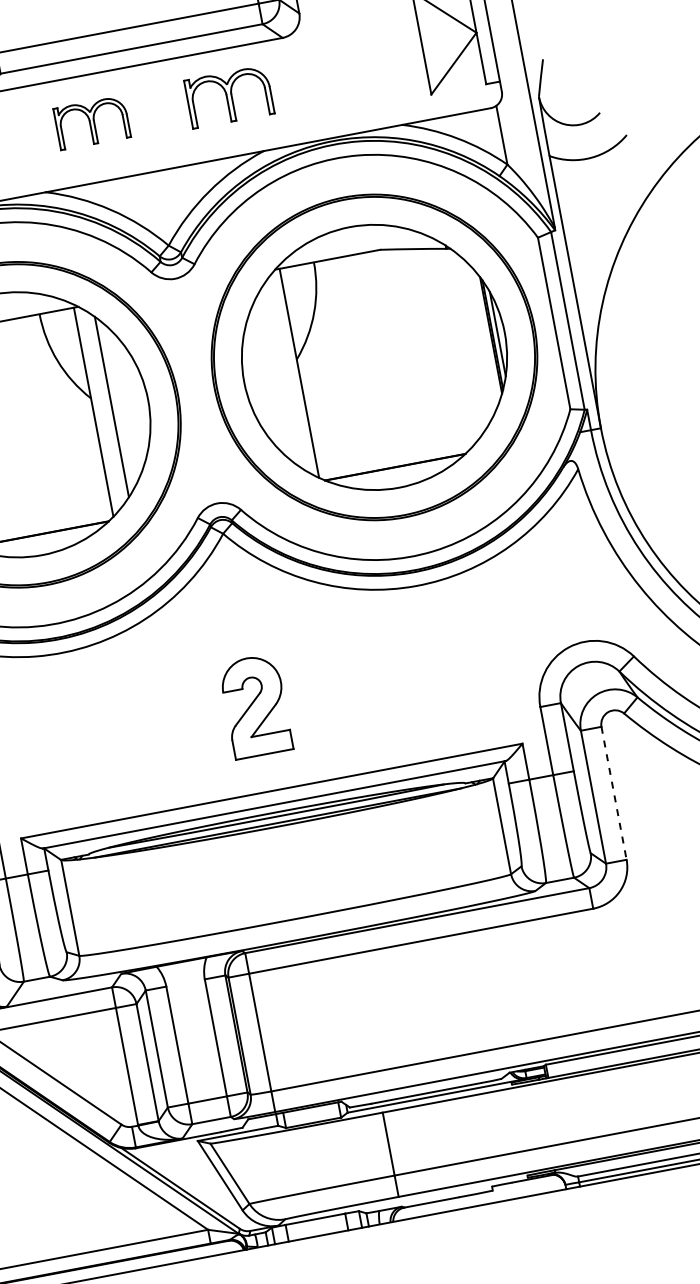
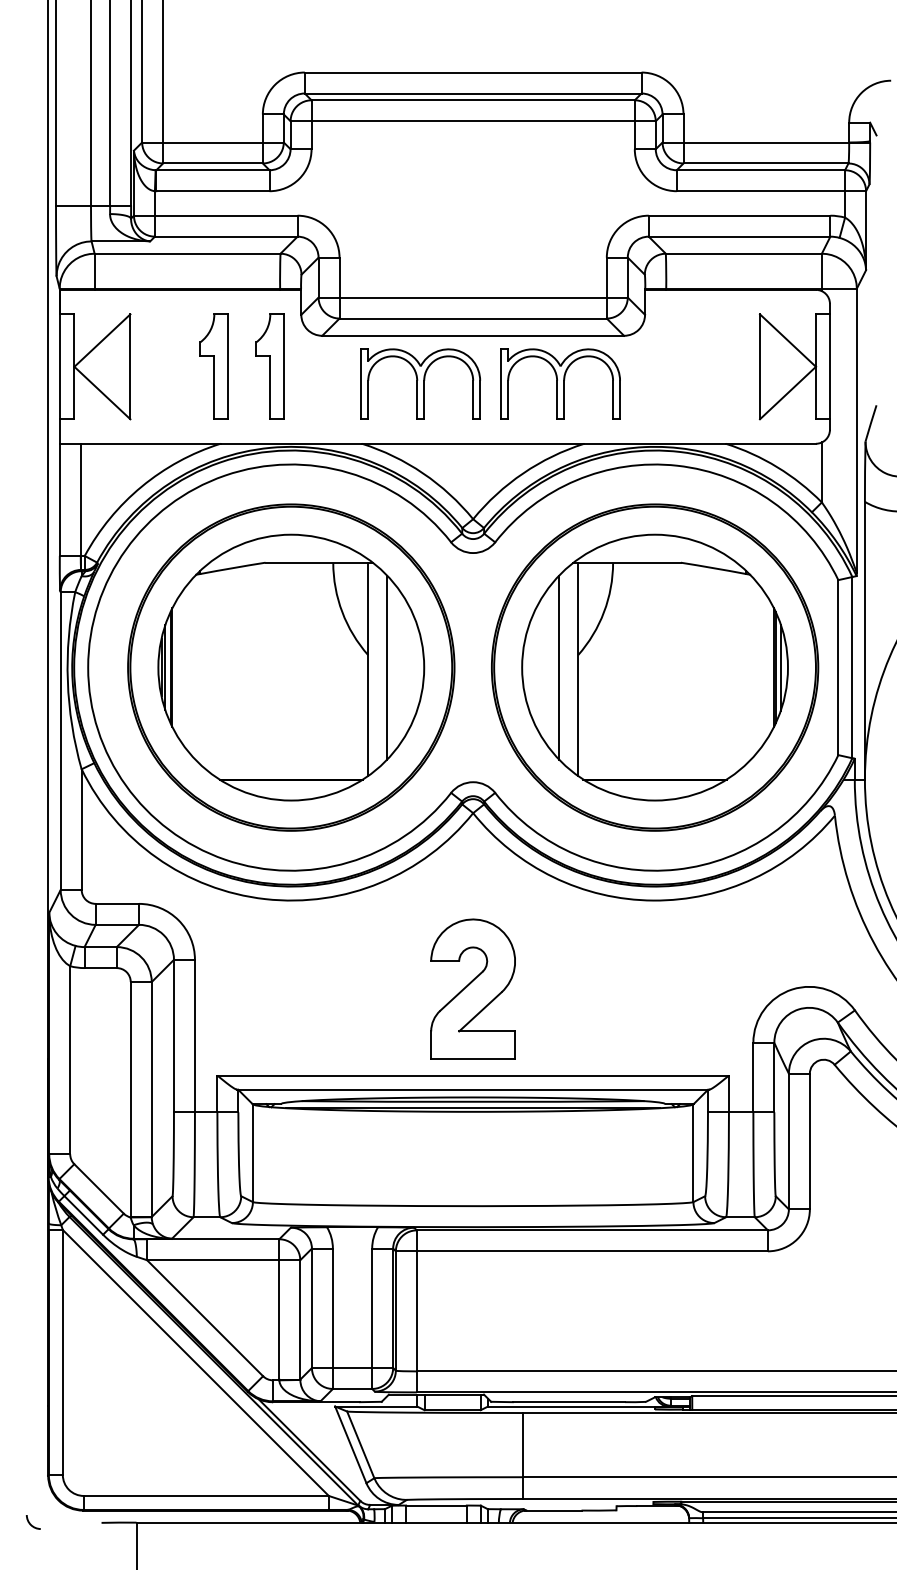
part: (229, 96) -> (560, 383), size x1.43
part: (91, 122) -> (420, 383), size x1.67
line: (280, 375) -> (559, 667), added
part: (254, 705) -> (472, 988), size x1.43
line: (613, 793) -> (809, 1141), dashed -> solid

